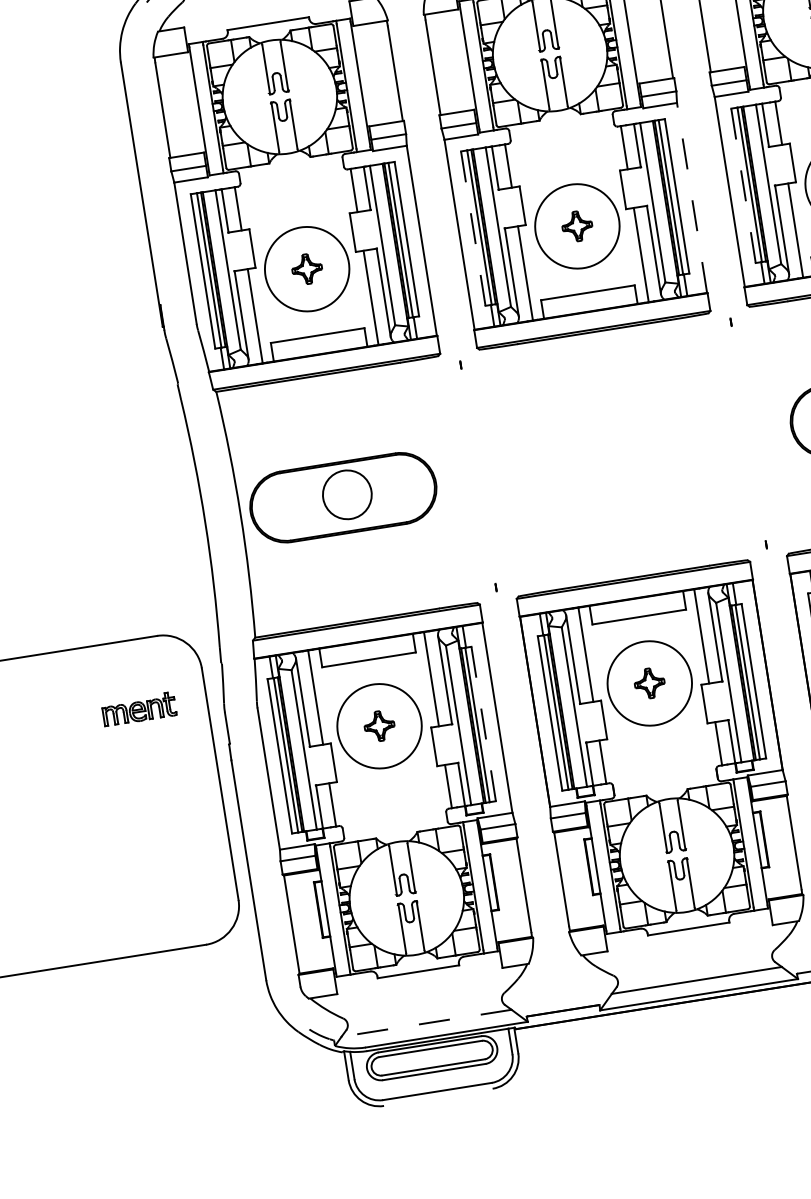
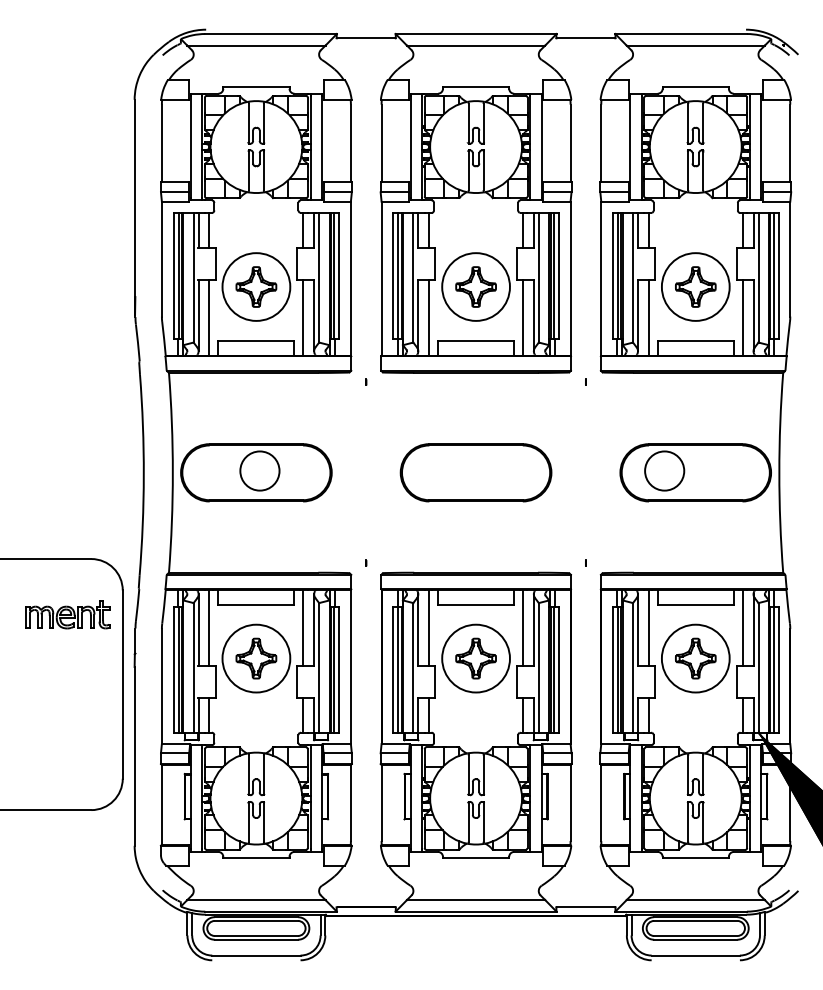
line: (742, 185) -> (612, 275), dashed -> solid
line: (691, 197) -> (570, 278), dashed -> solid
part: (576, 225) -> (475, 286), size x1.67
line: (473, 228) -> (393, 275), dashed -> solid
part: (307, 268) -> (256, 286), size x1.67
part: (612, 454) -> (475, 472), added
part: (649, 683) -> (475, 658), size x1.67
part: (138, 708) -> (67, 614), size x1.43
line: (483, 723) -> (339, 669), dashed -> solid
part: (379, 726) -> (256, 658), size x1.67
line: (425, 1023) -> (255, 900), dashed -> solid

